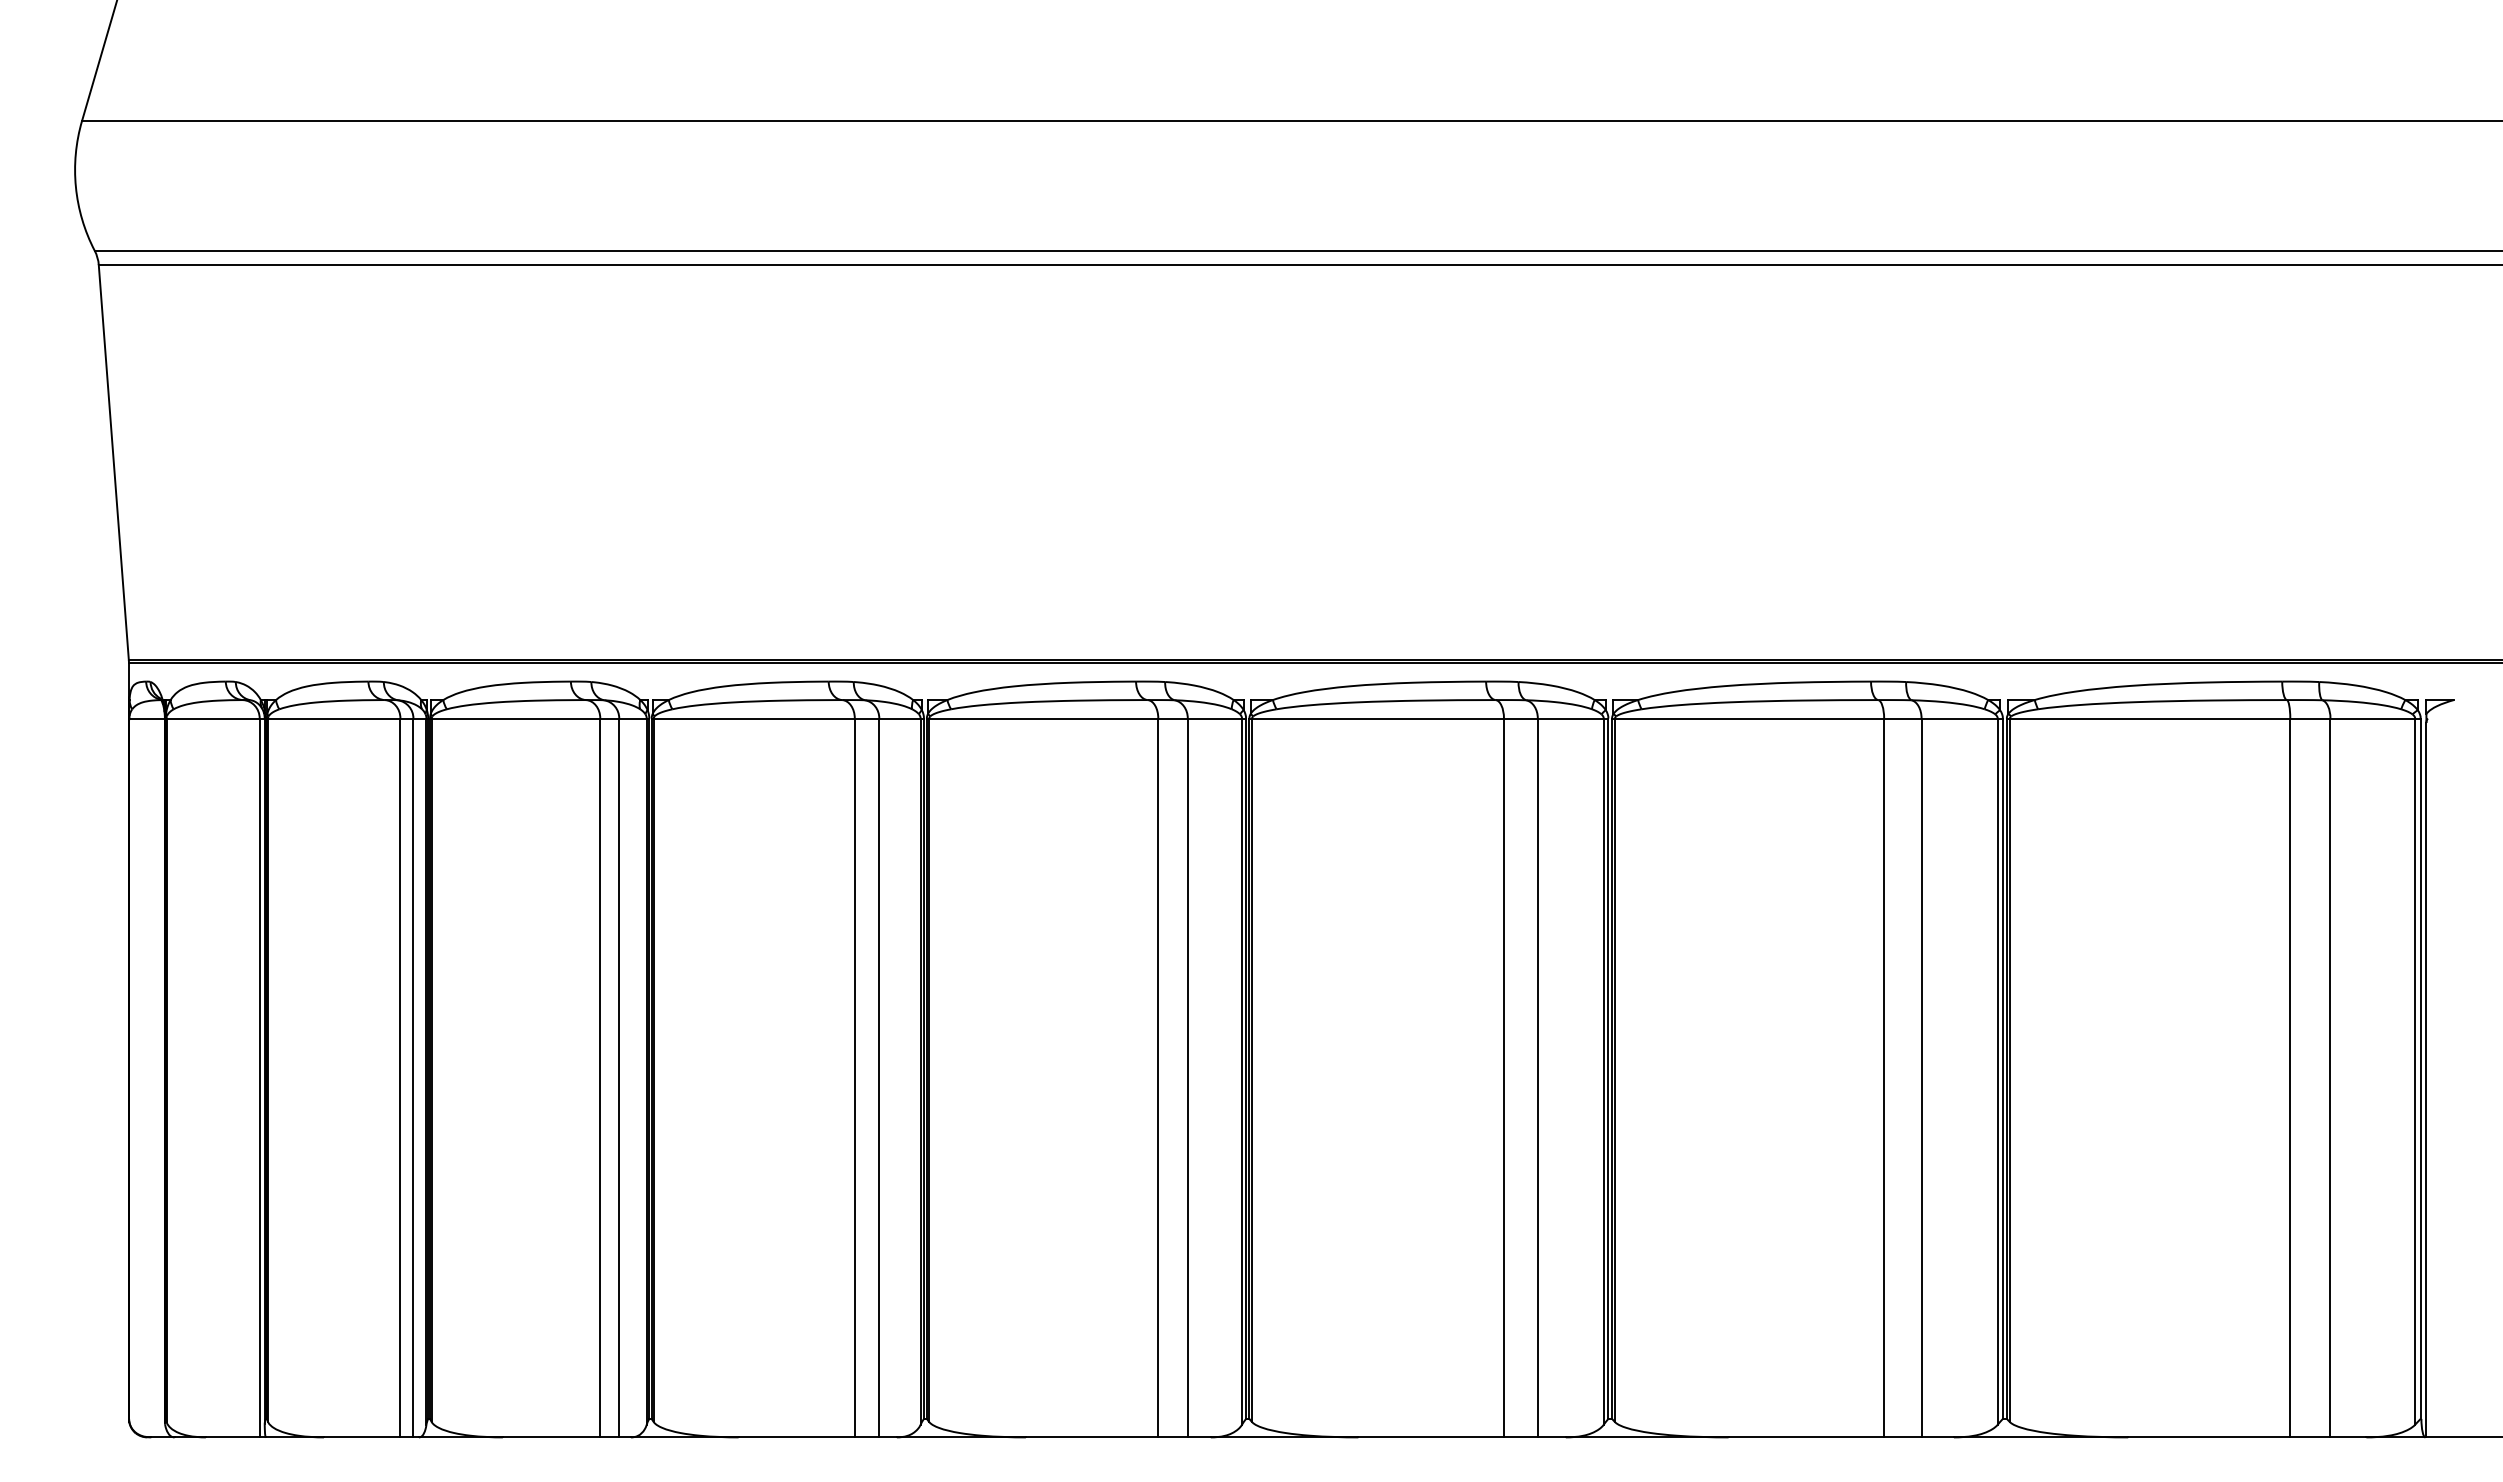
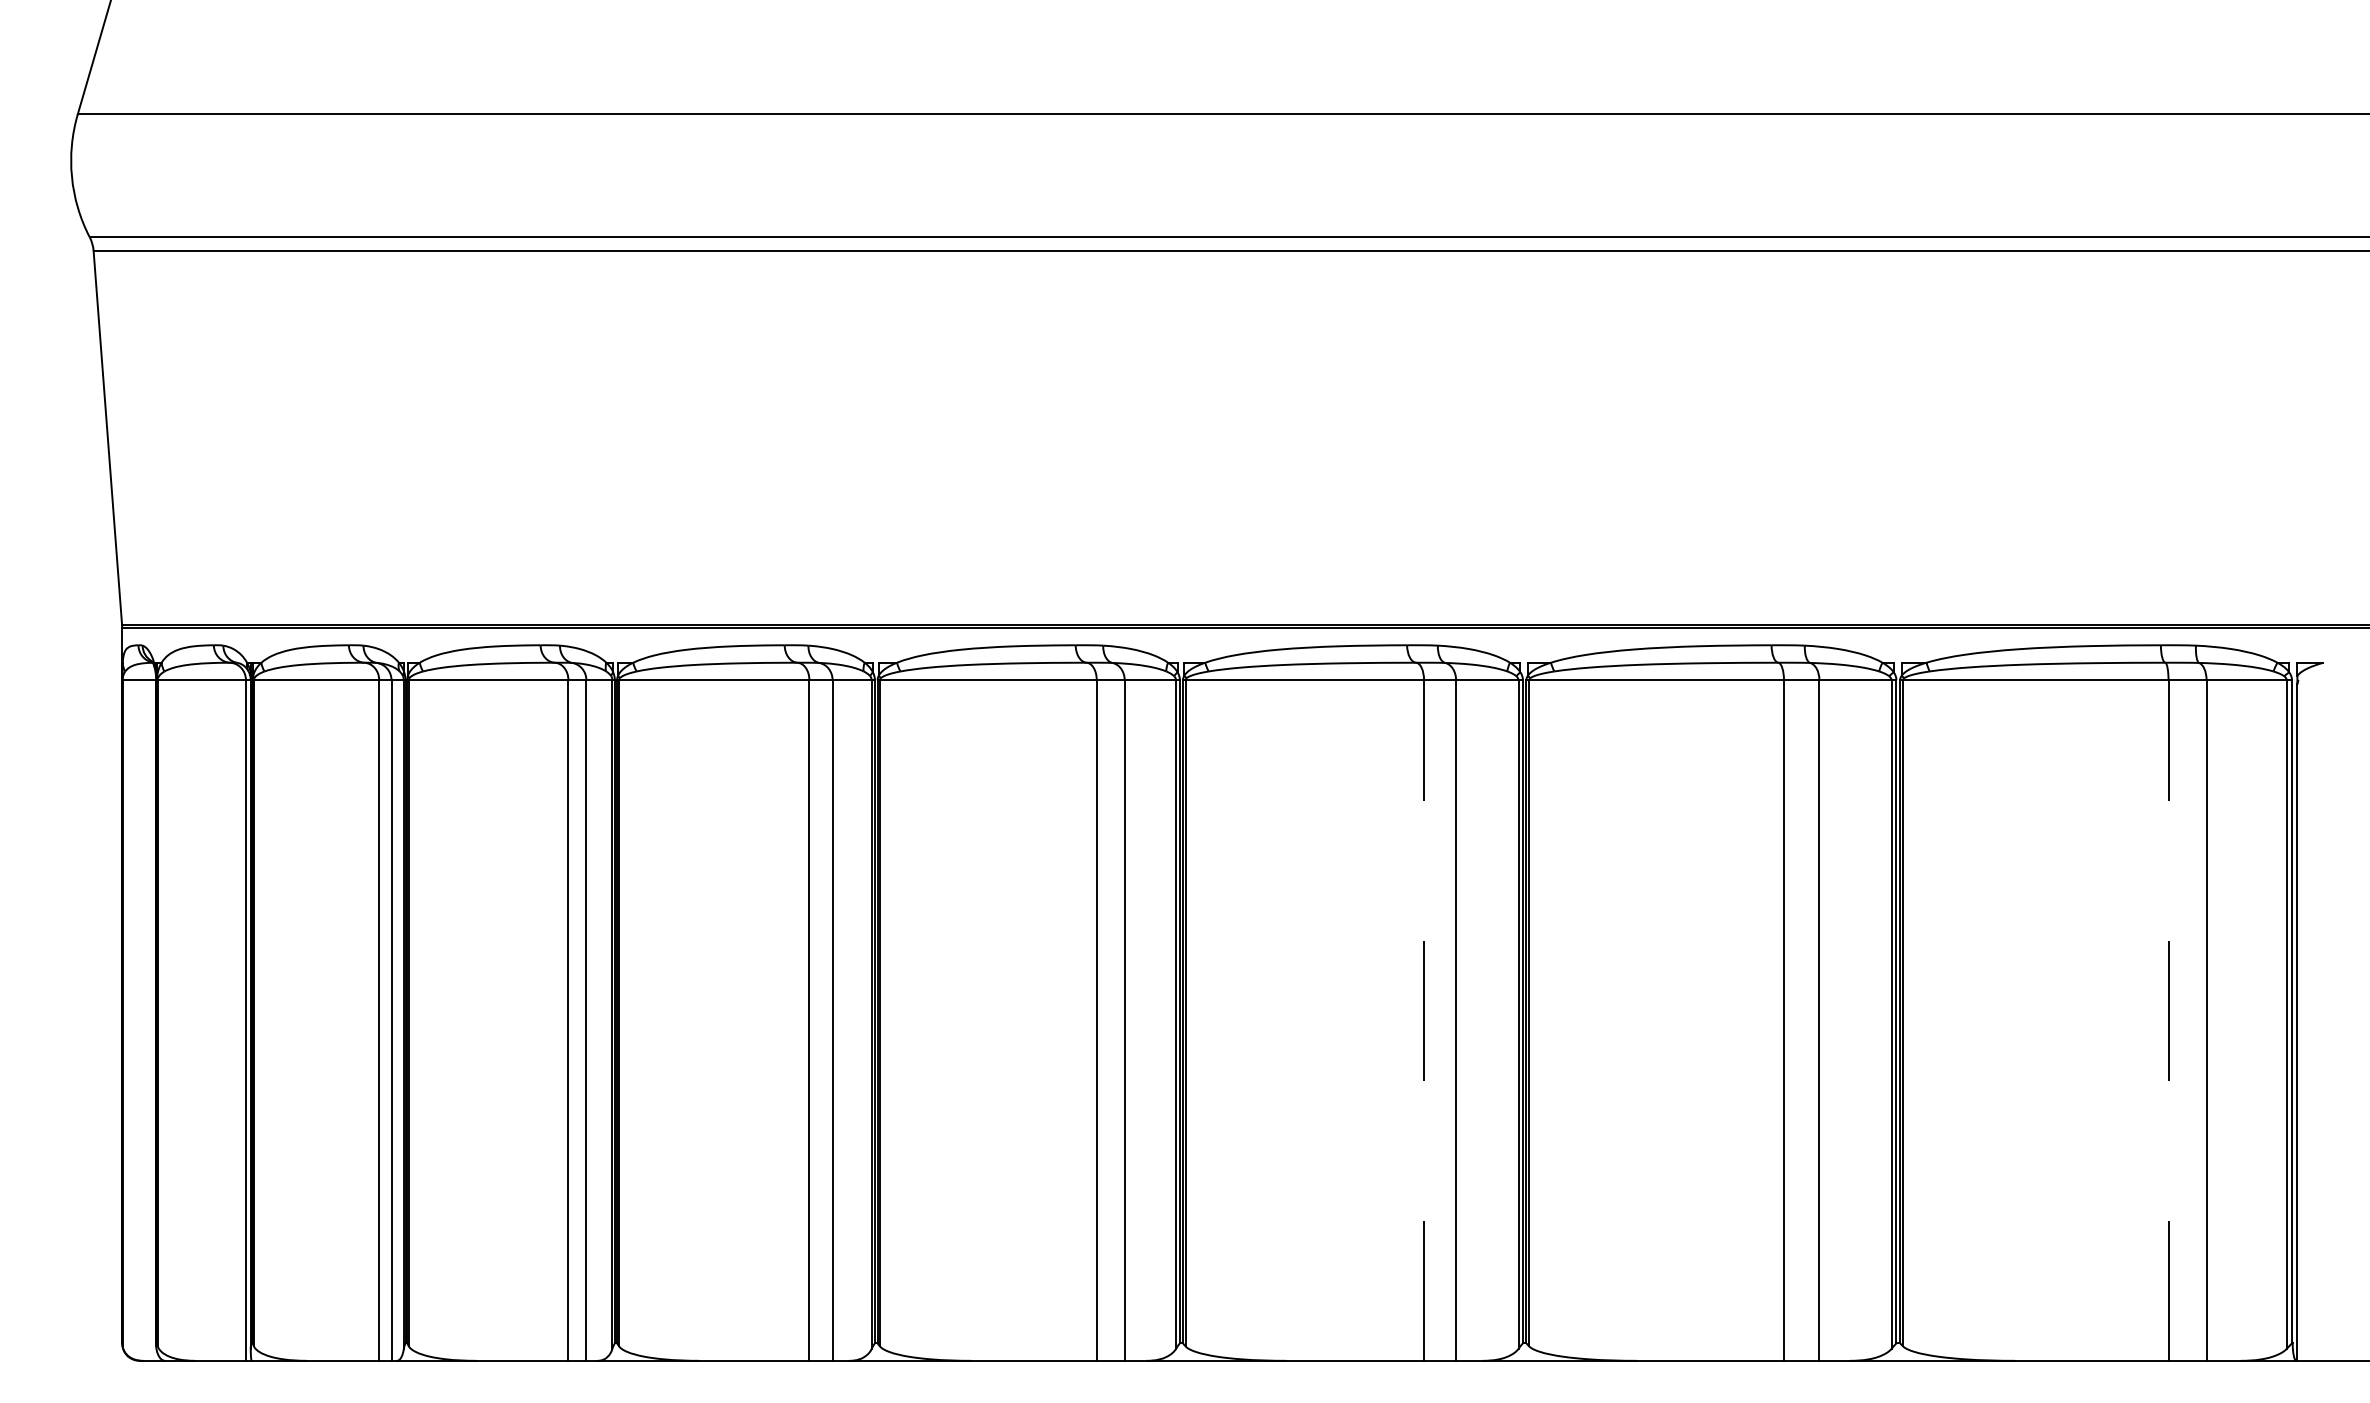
line: (1503, 1077) -> (1423, 1020), solid -> dashed
line: (2290, 1077) -> (2168, 1020), solid -> dashed

